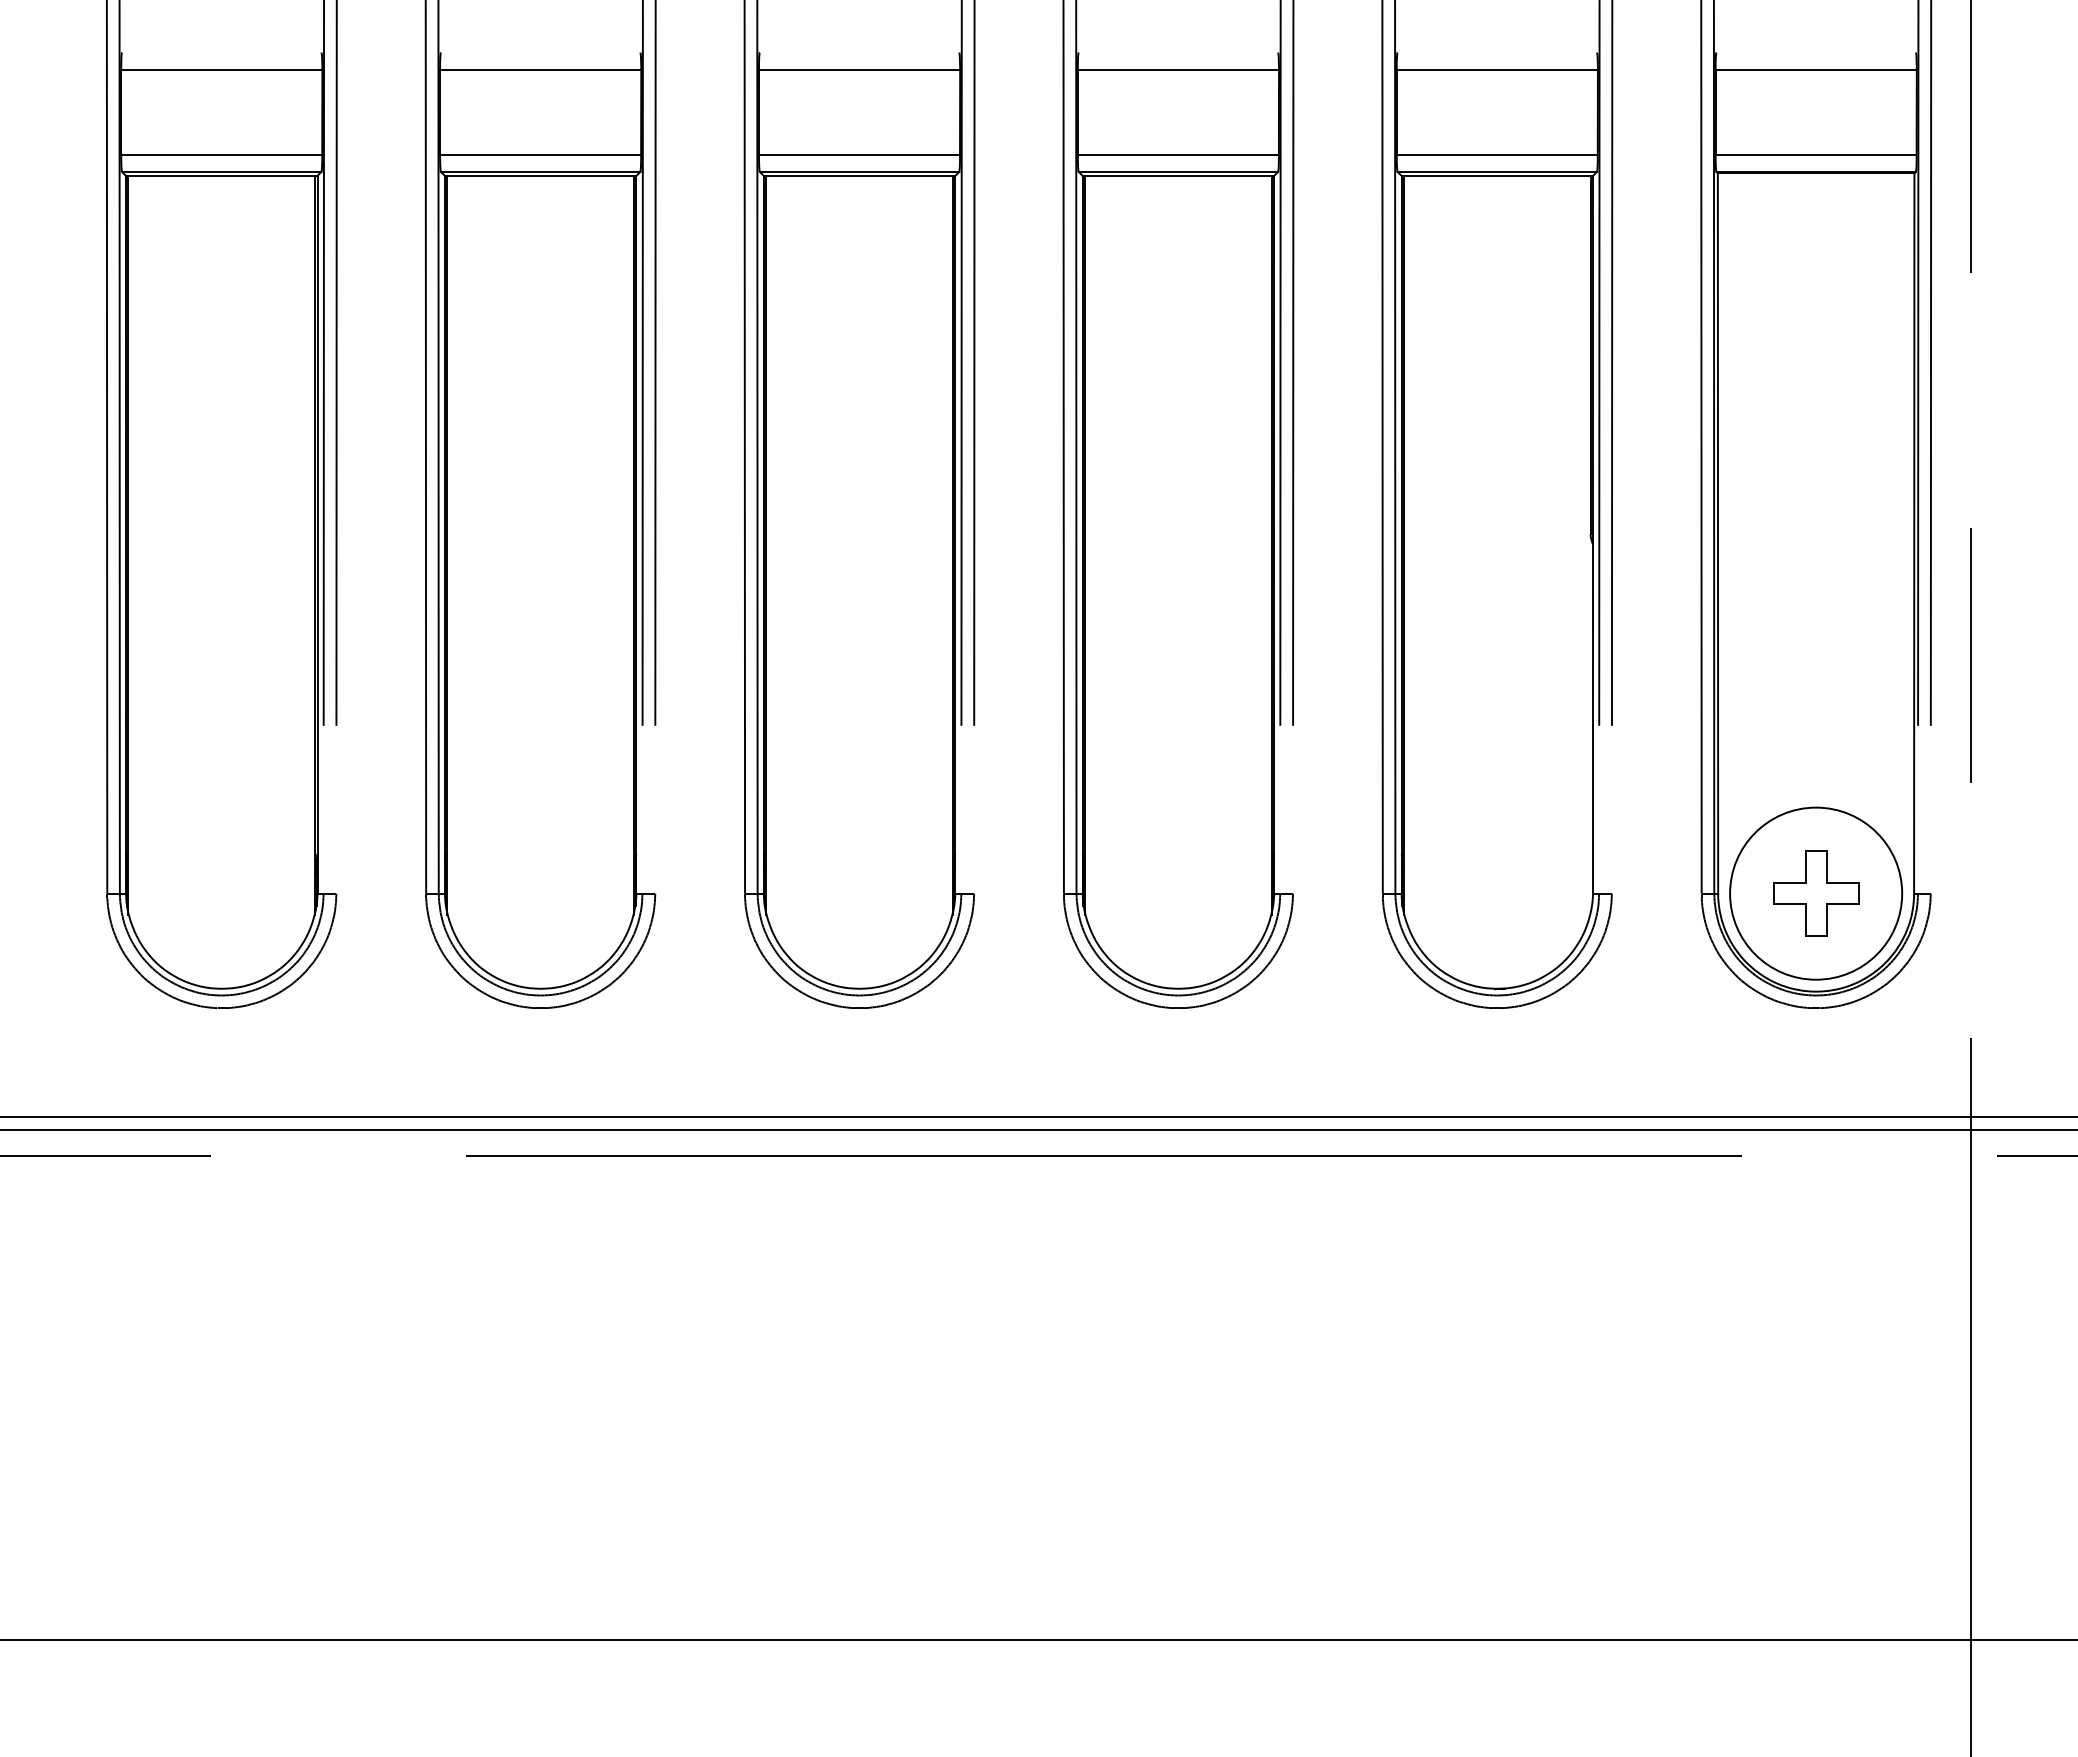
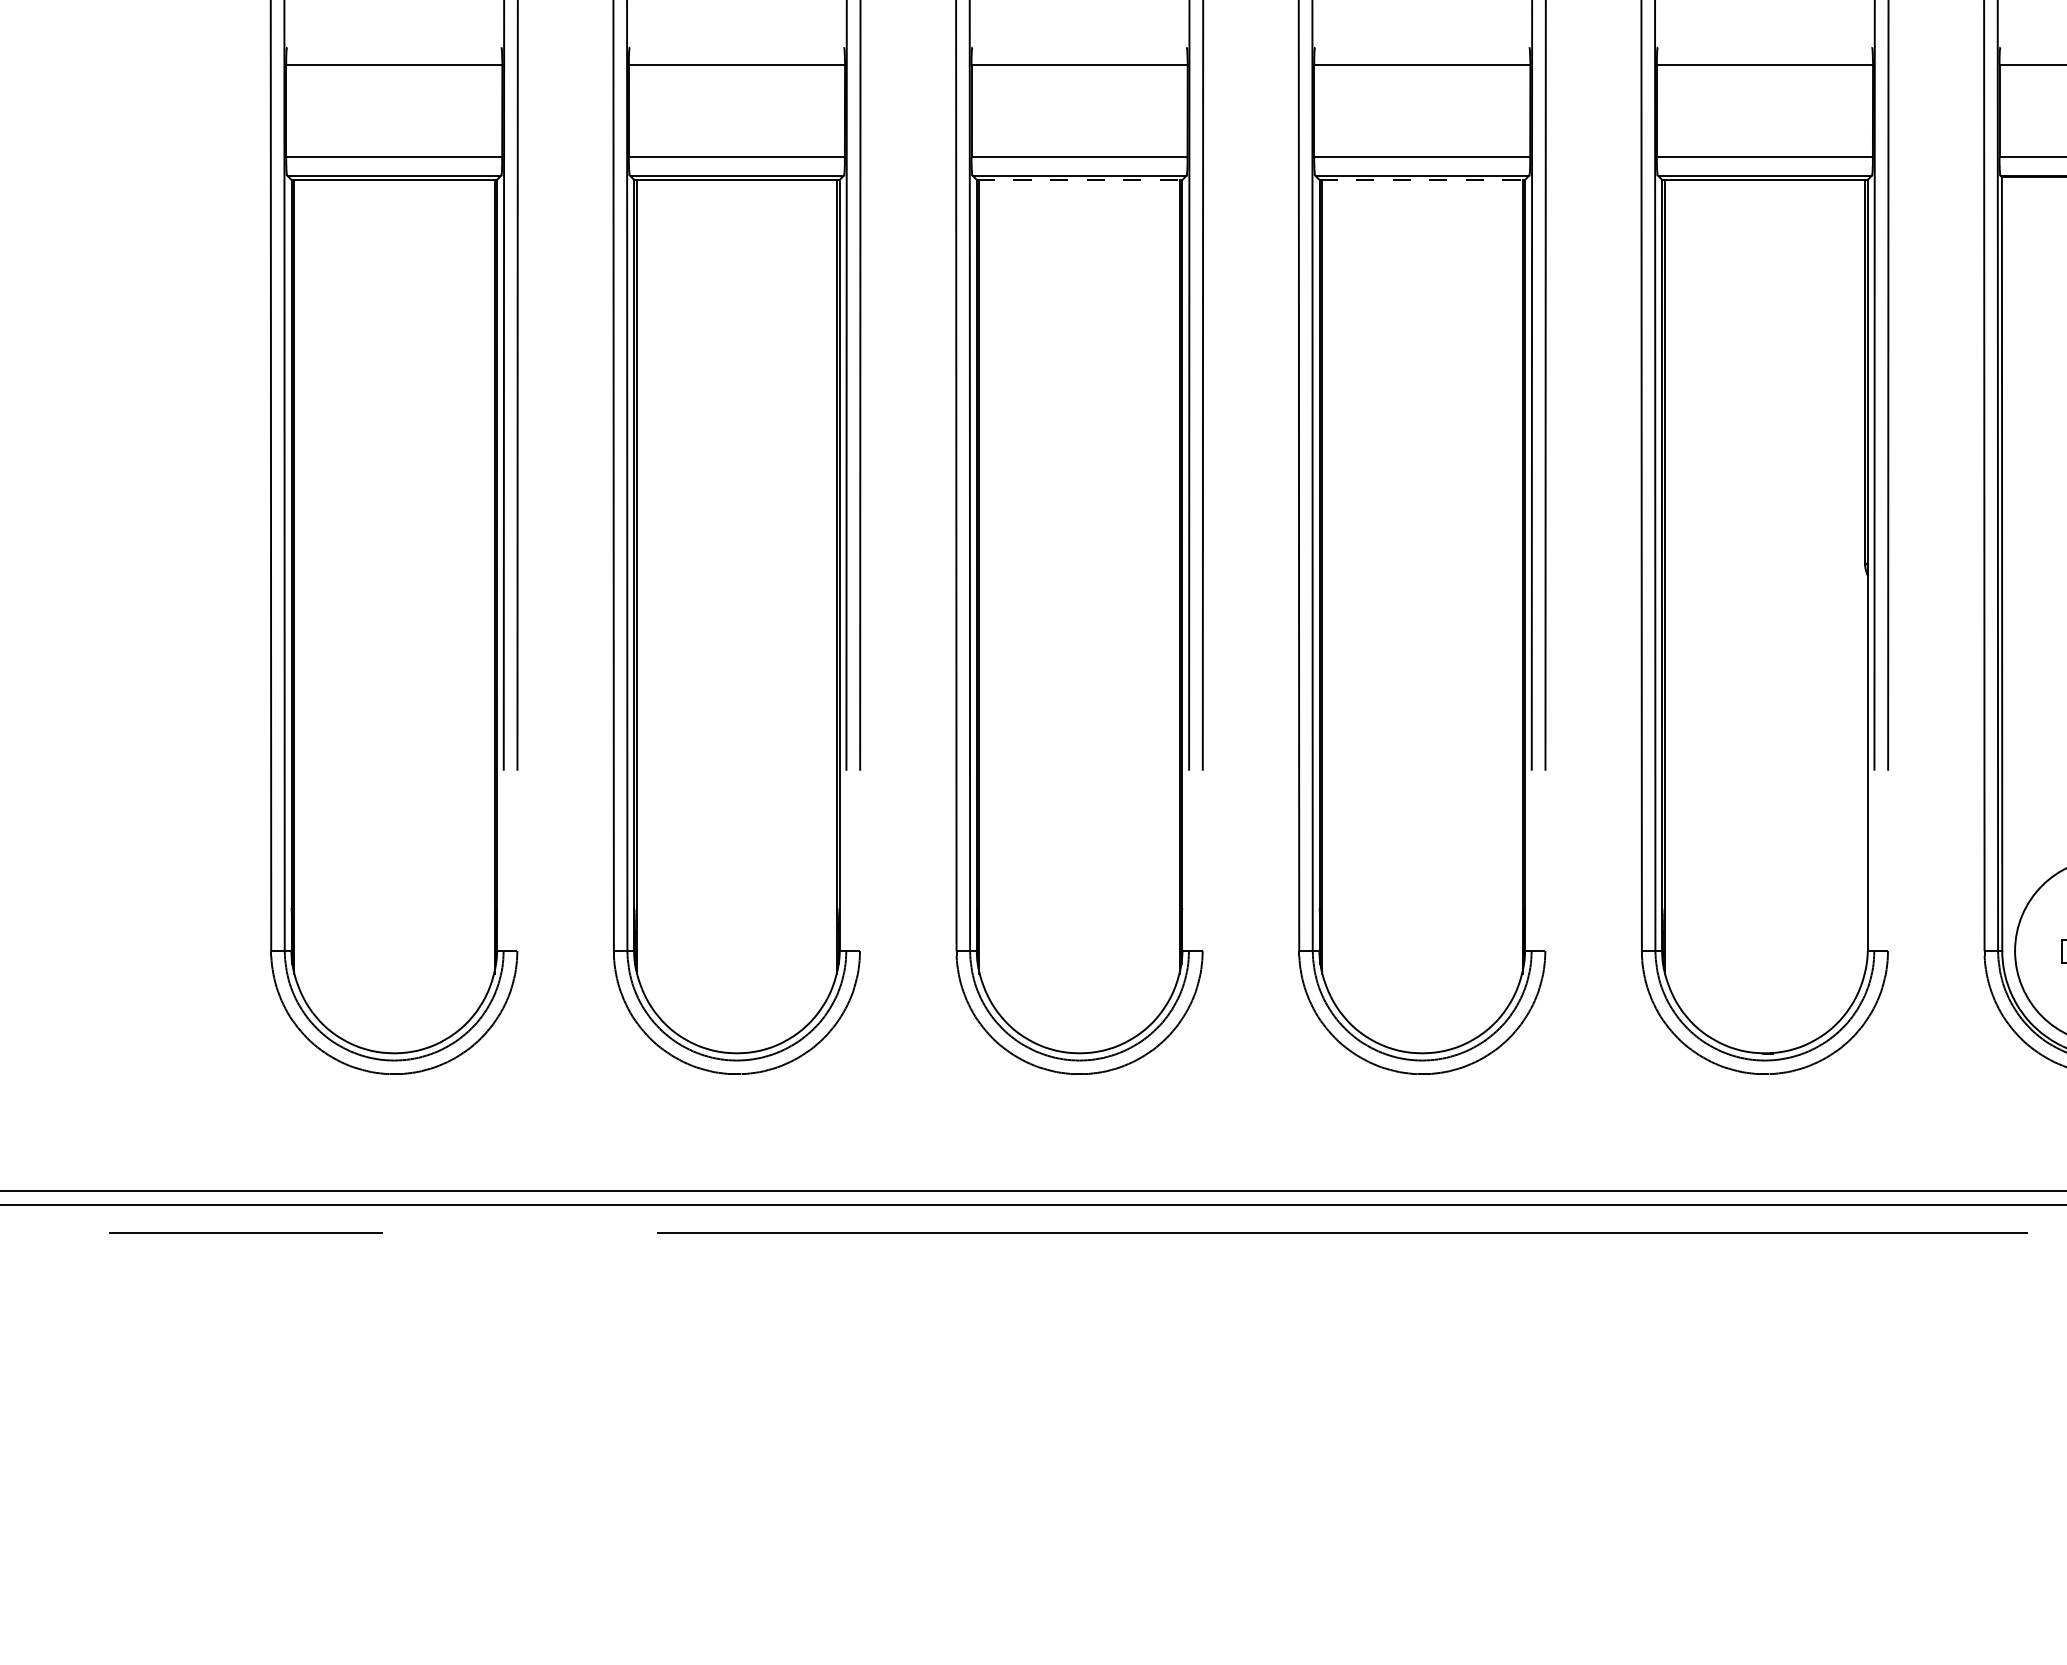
line: (859, 176) -> (1079, 180), solid -> dashed
line: (1178, 176) -> (1422, 180), solid -> dashed

